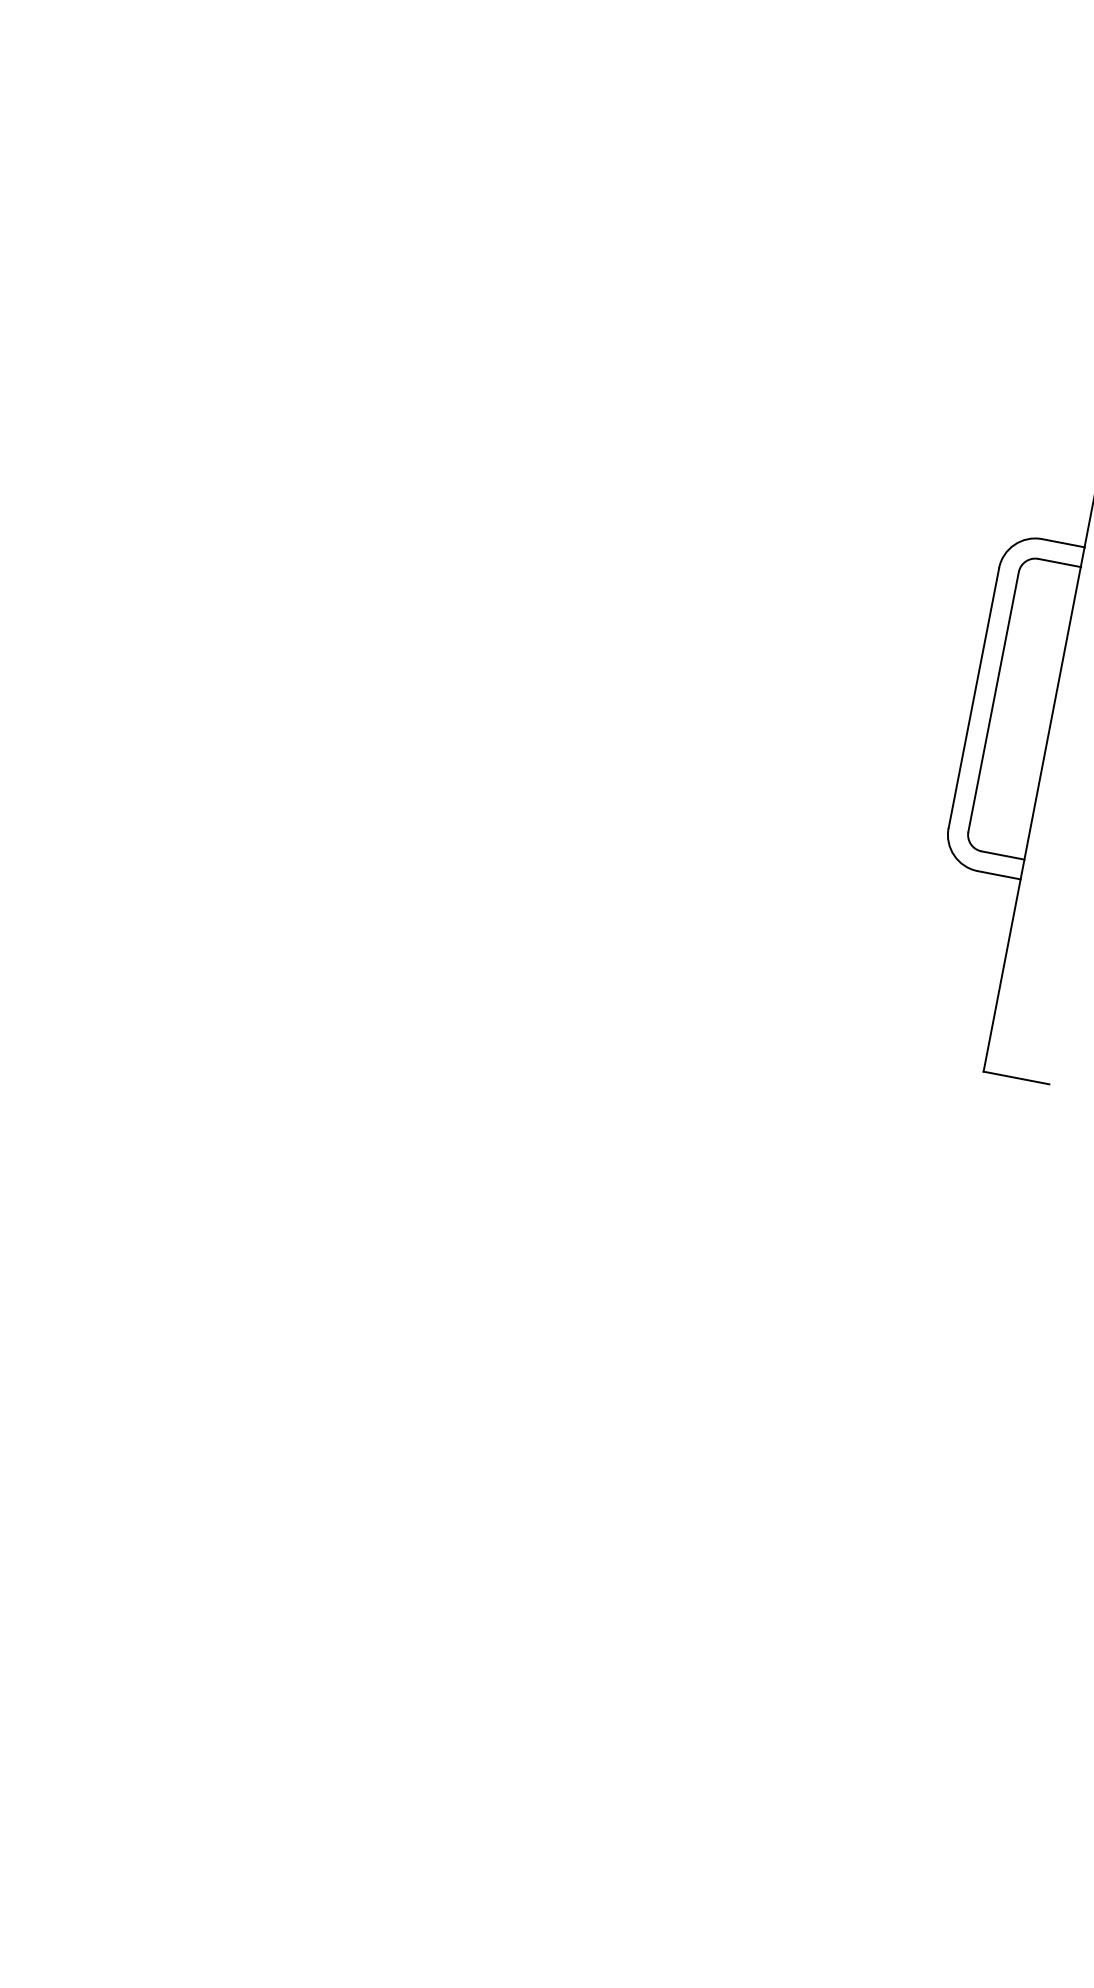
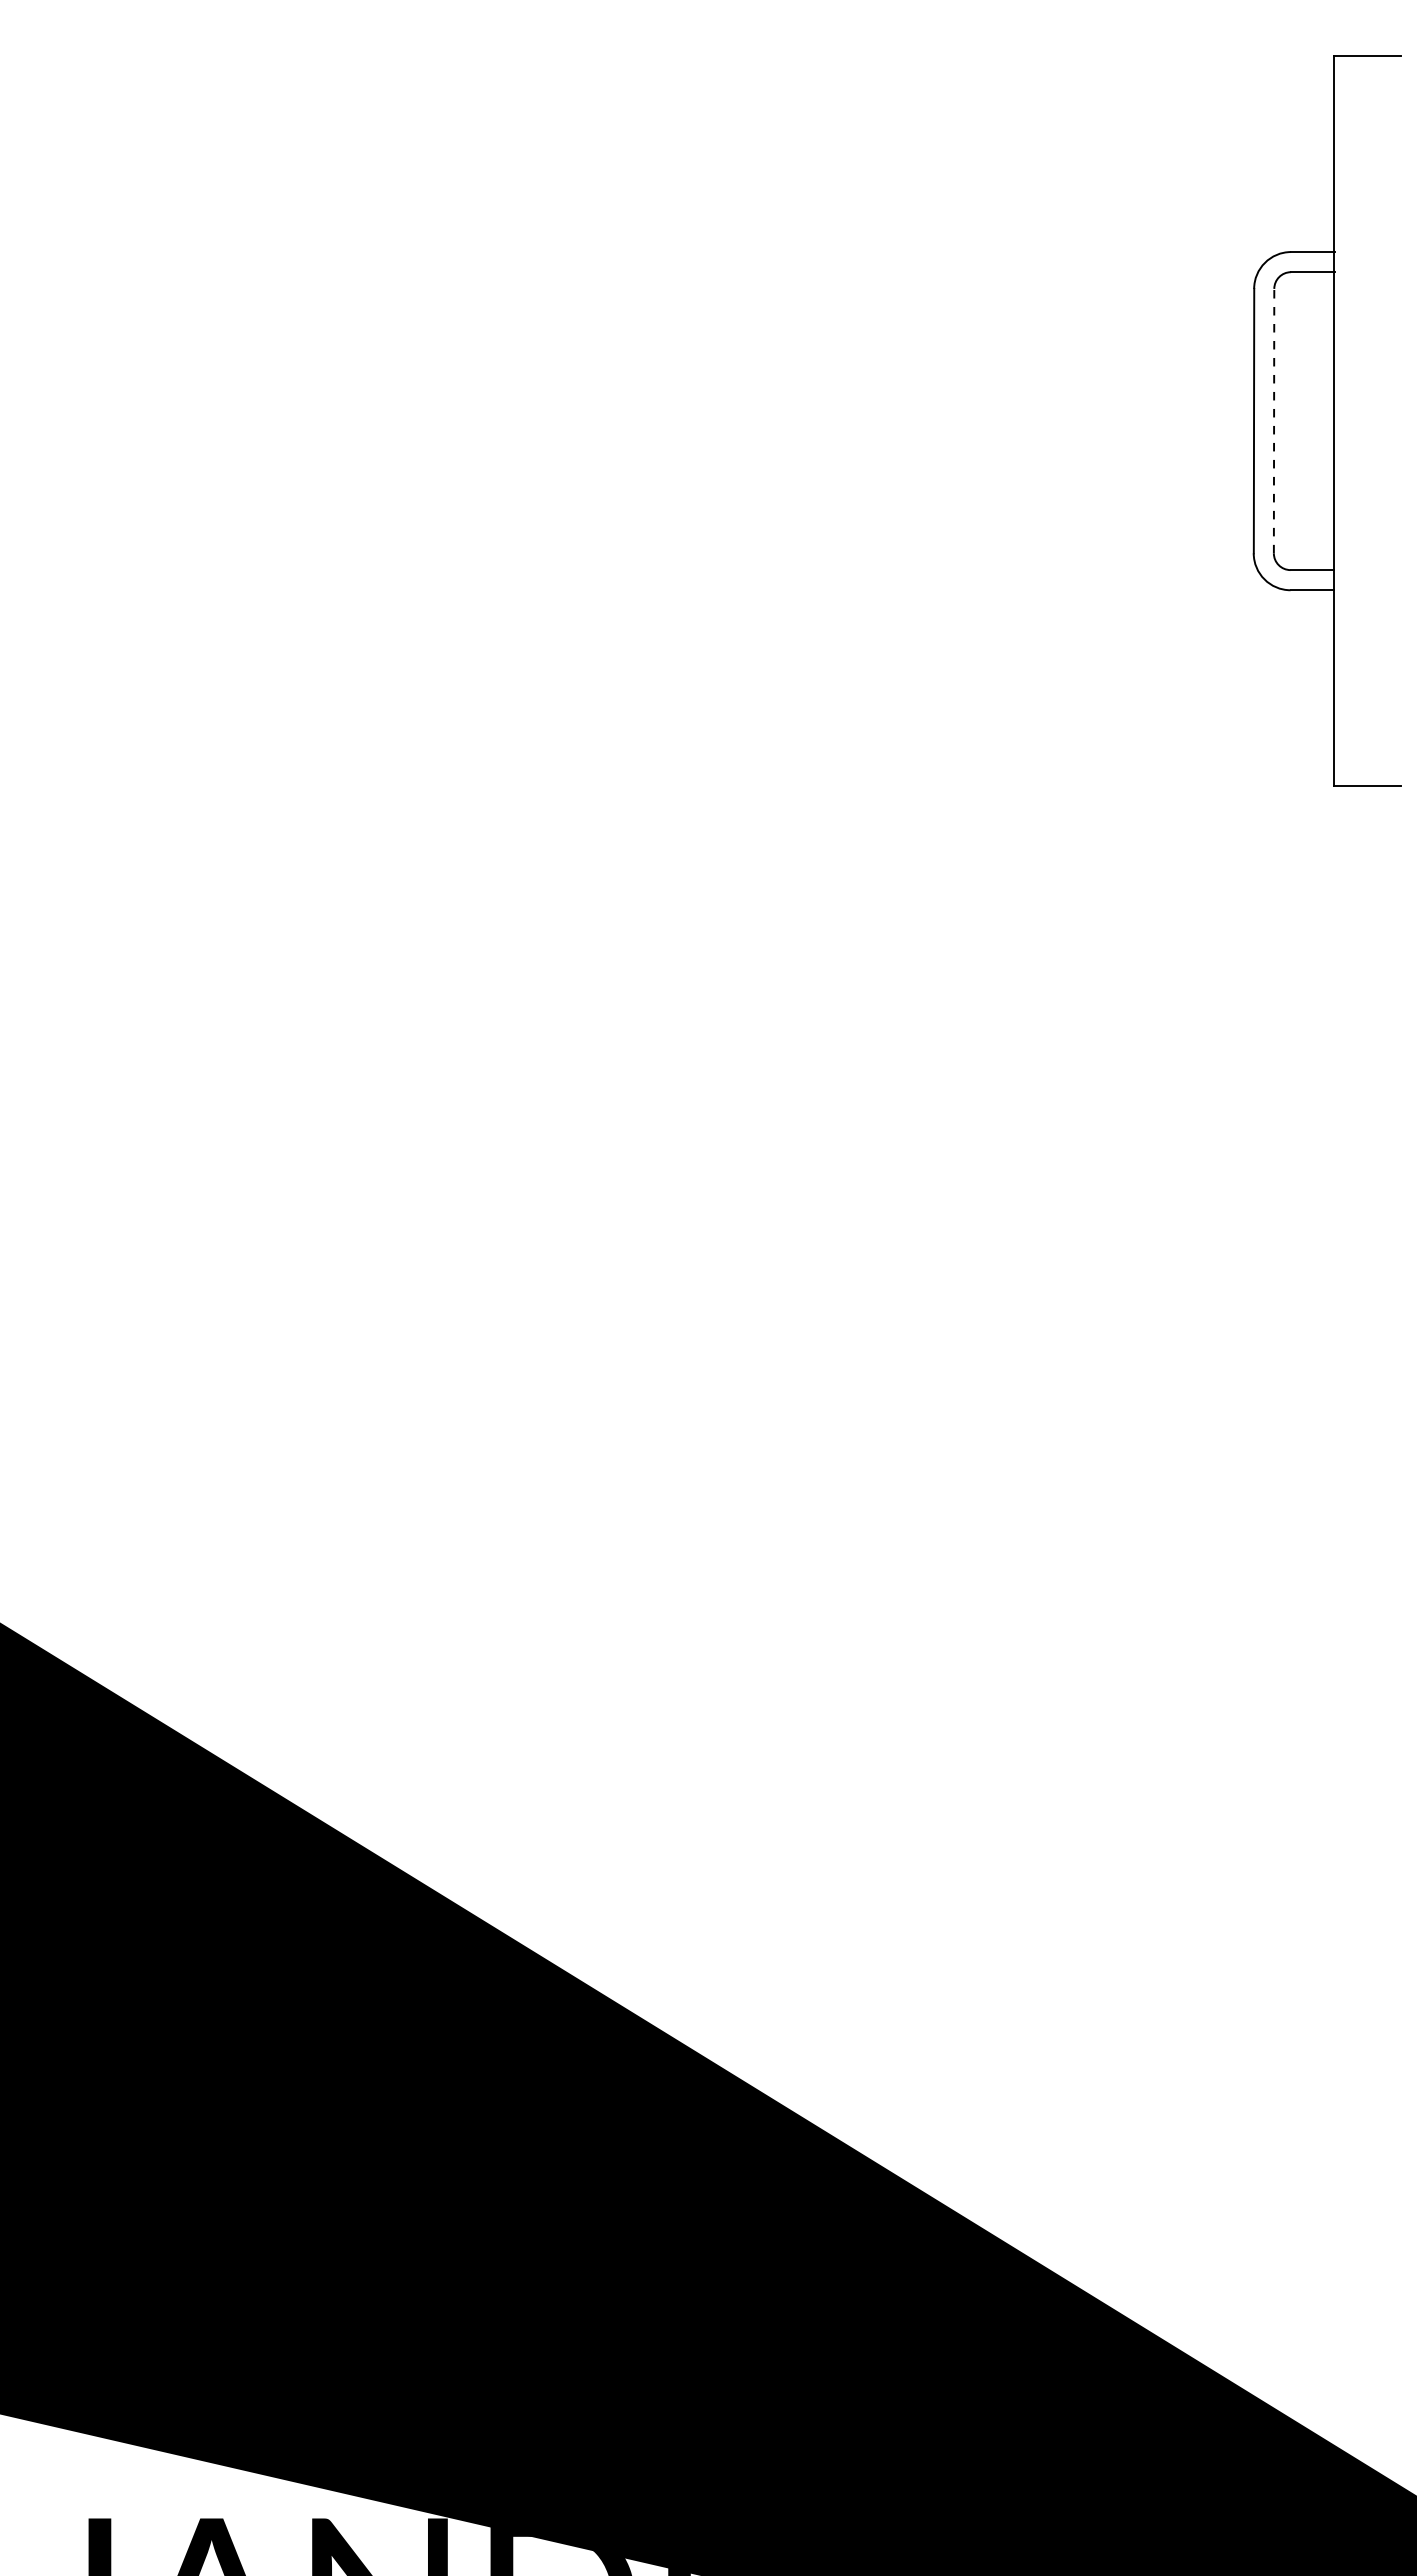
line: (994, 701) -> (1274, 420), solid -> dashed

